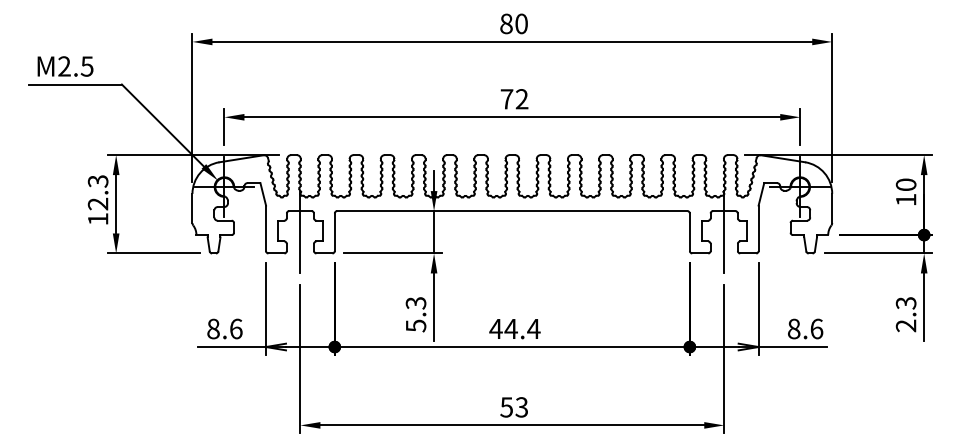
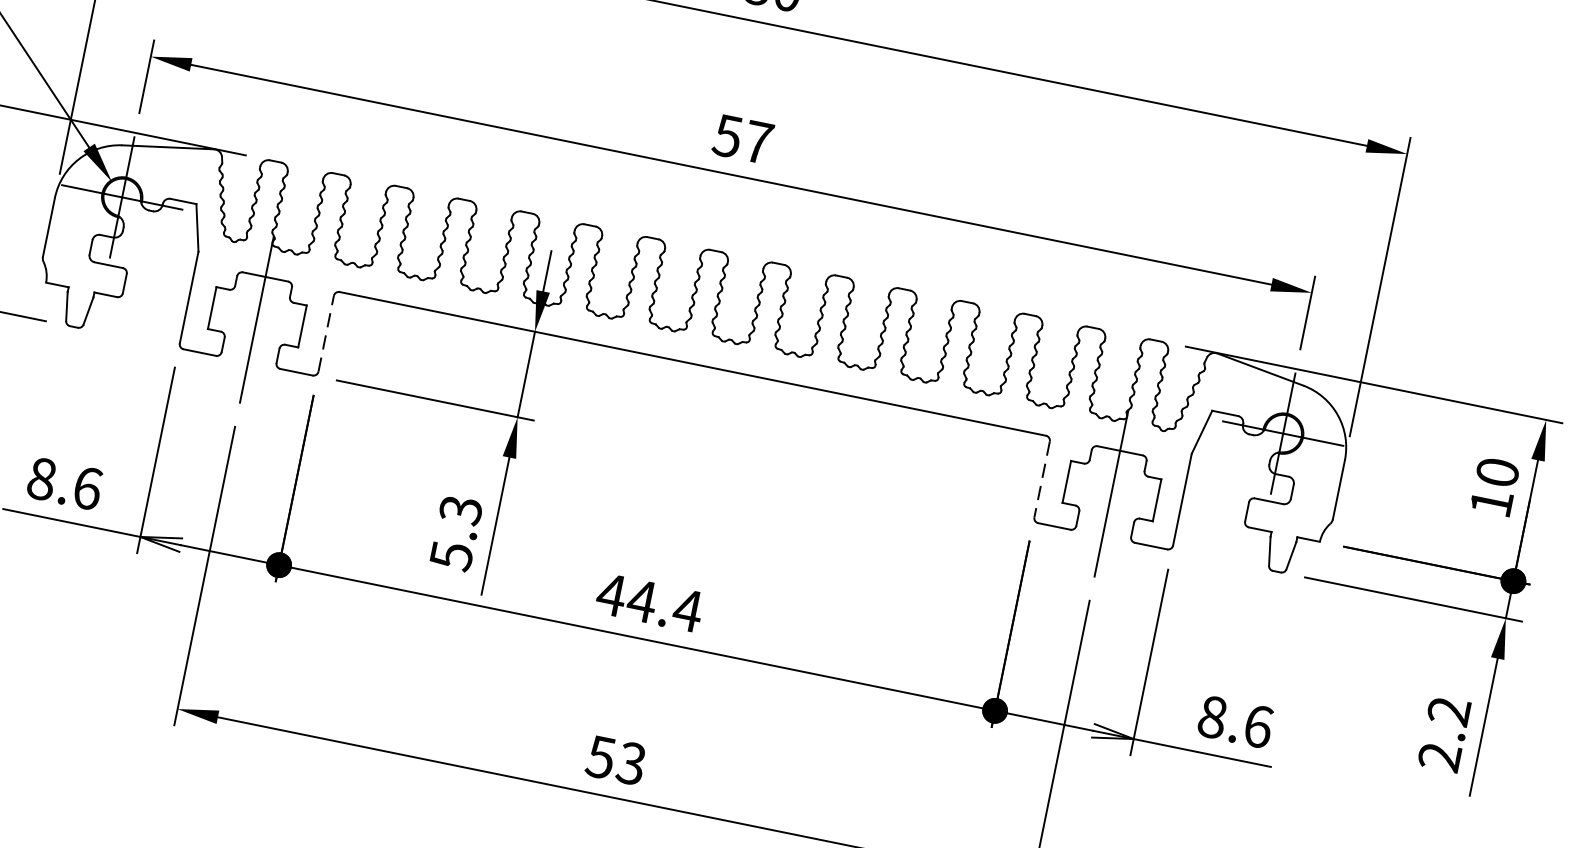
text: (514, 99) -> (742, 139), 72 -> 57
line: (334, 232) -> (325, 334), solid -> dashed
line: (689, 232) -> (1041, 479), solid -> dashed
text: (906, 303) -> (1449, 711), 2.3 -> 2.2

